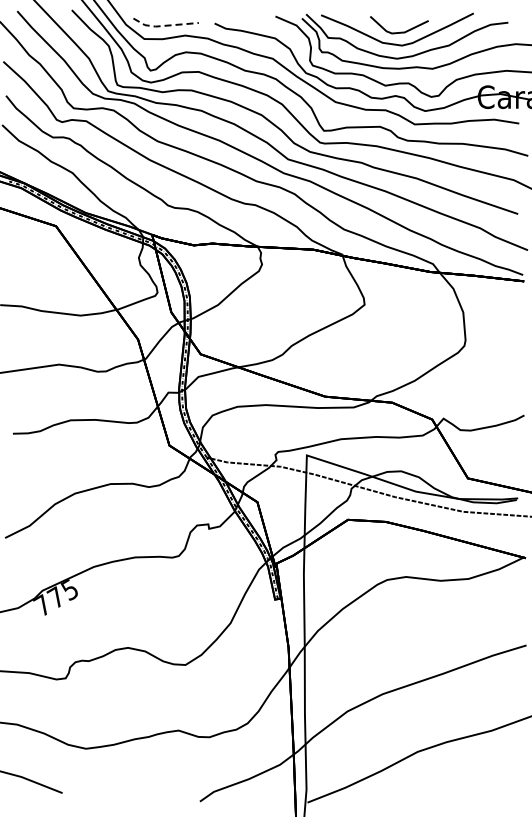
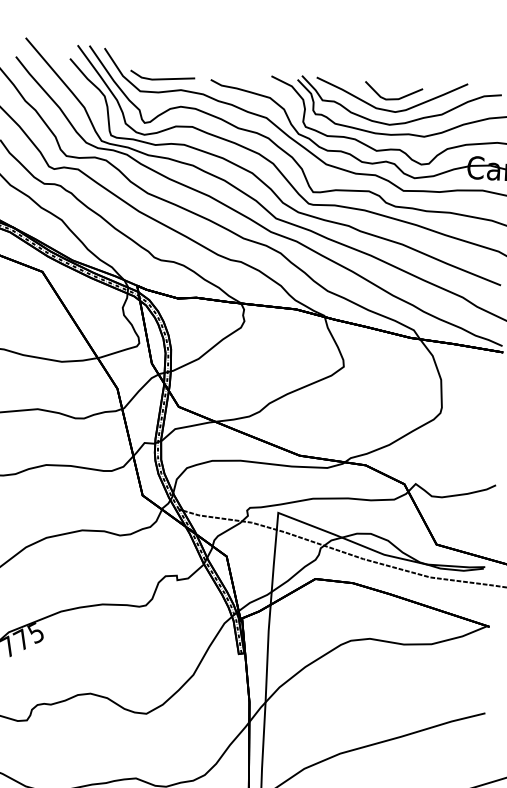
line: (164, 25) -> (161, 78), dashed -> solid

